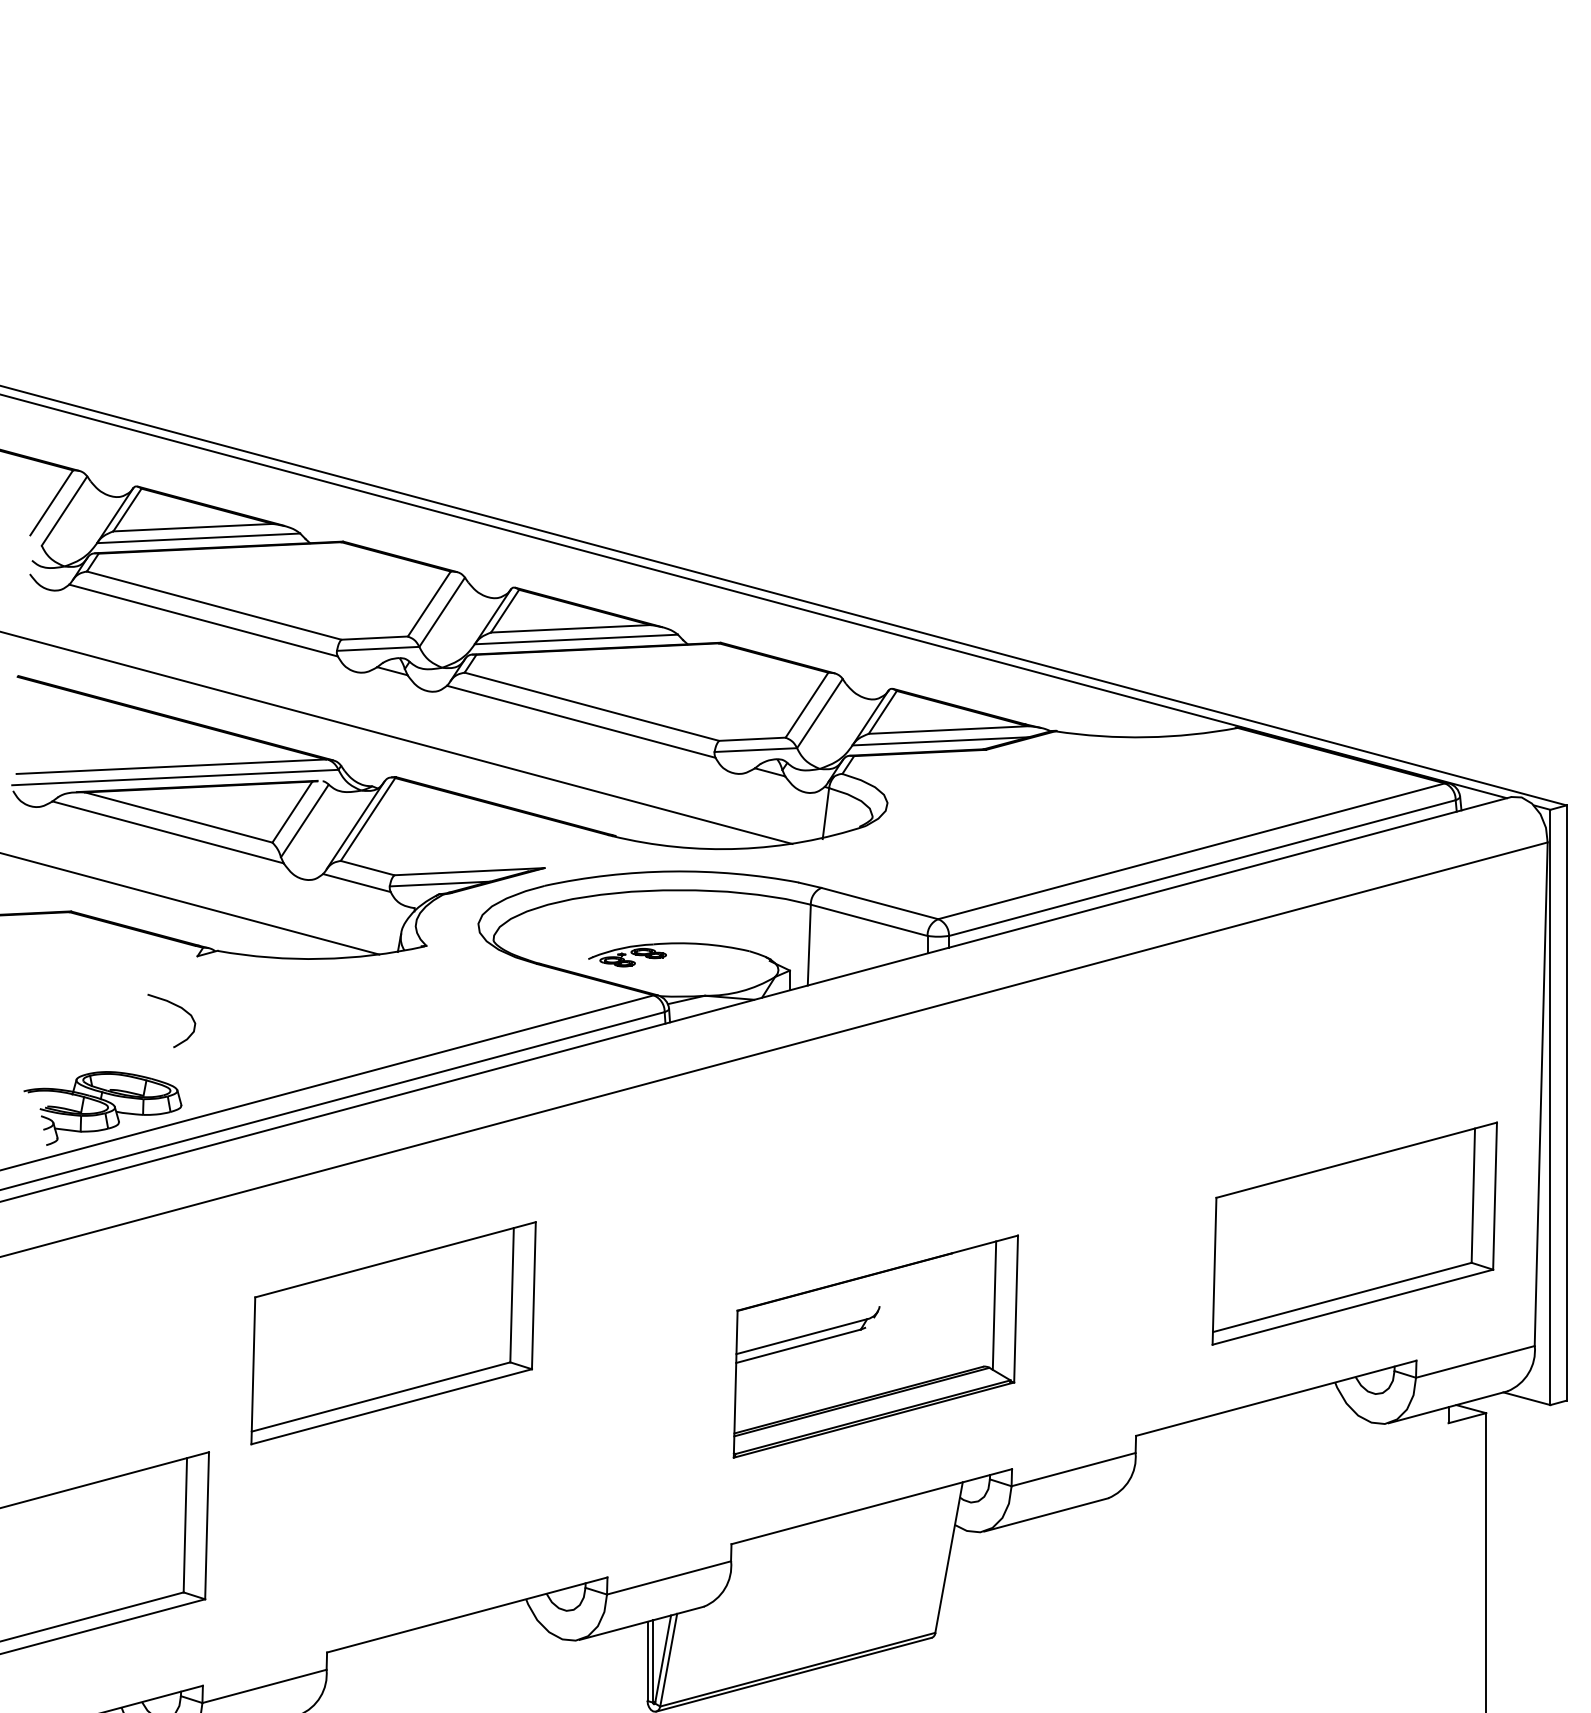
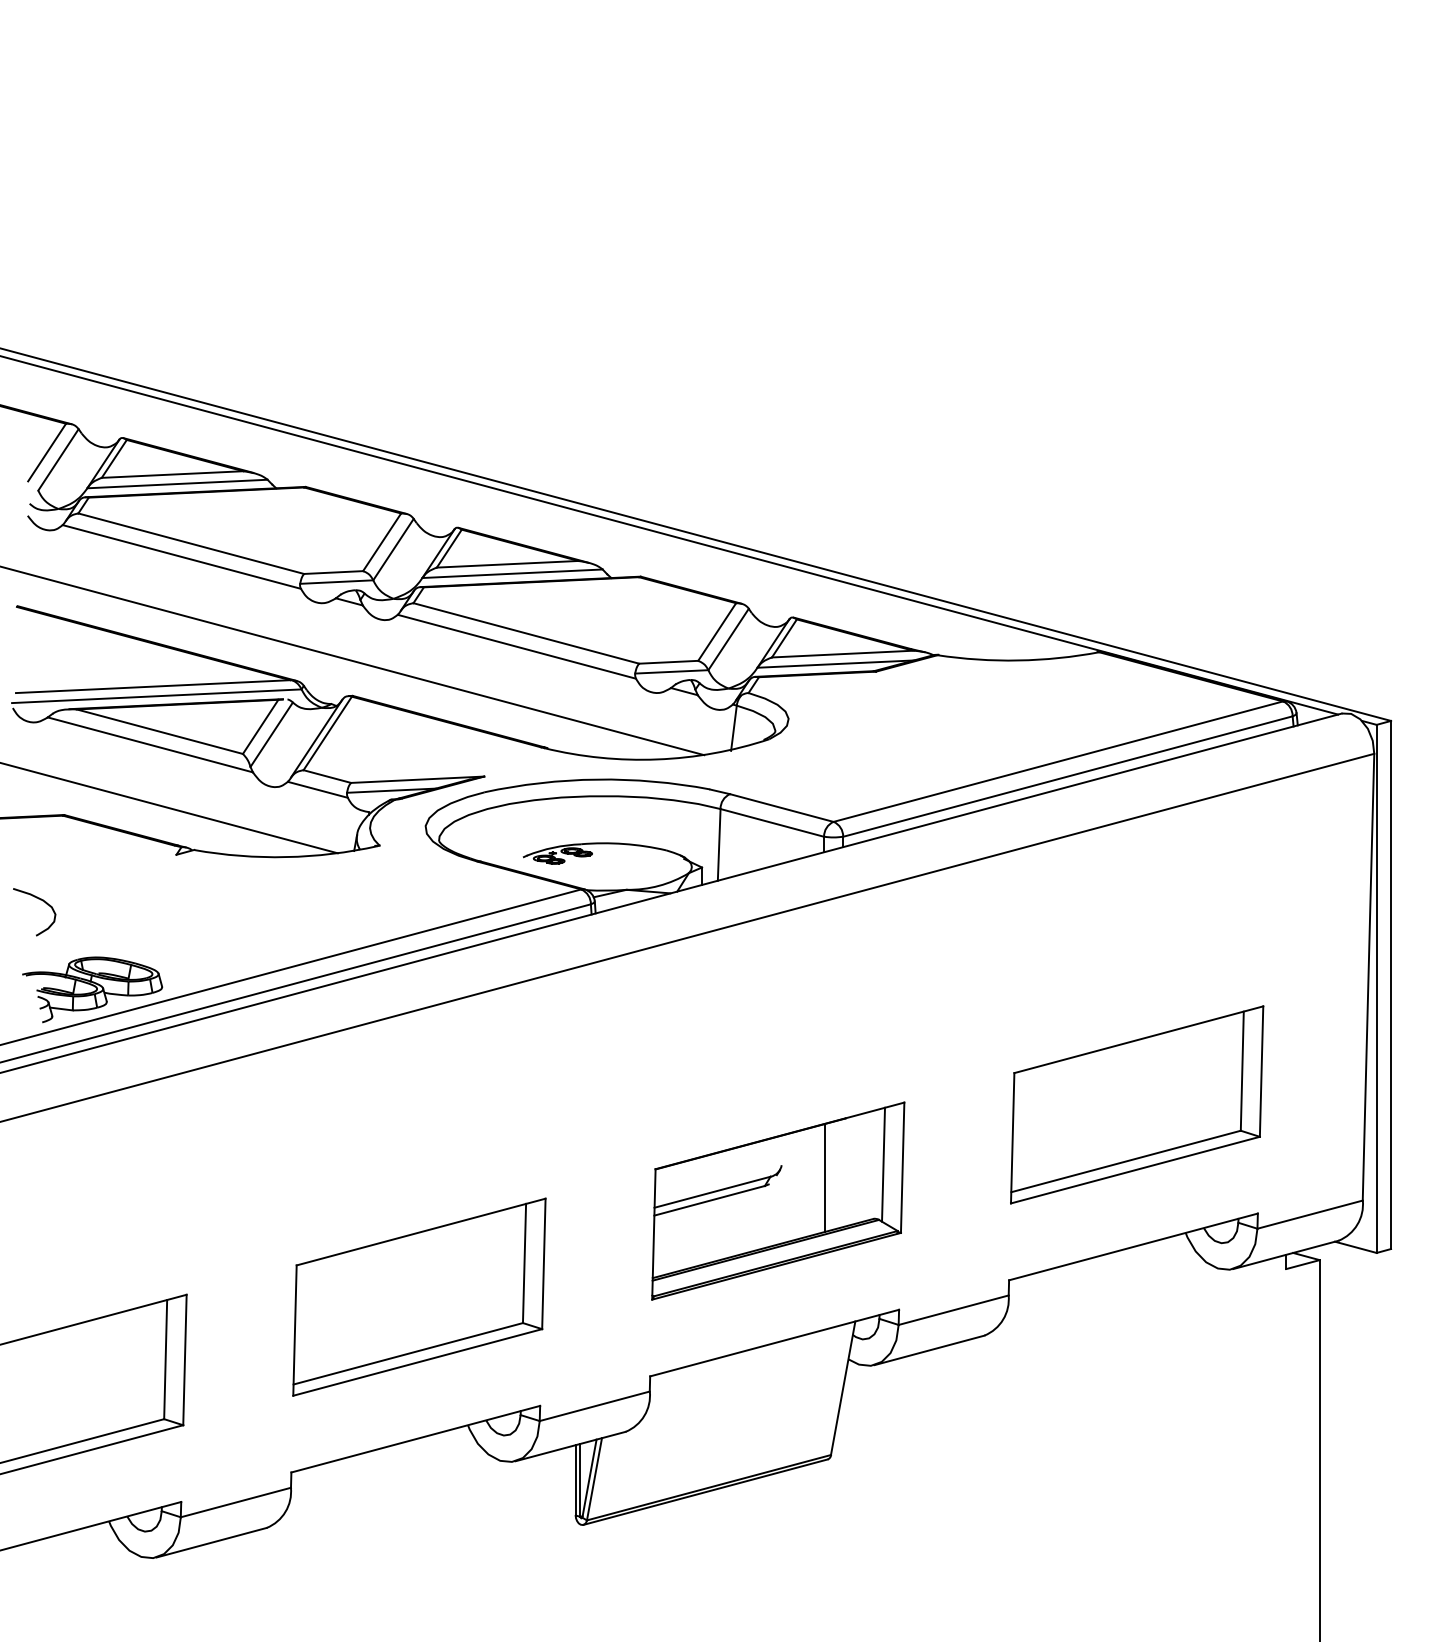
curve: (178, 1007) -> (40, 900), moved
part: (1355, 1233) -> (1137, 1104), moved
line: (927, 1321) -> (824, 1178), added
part: (393, 1332) -> (419, 1296), moved

